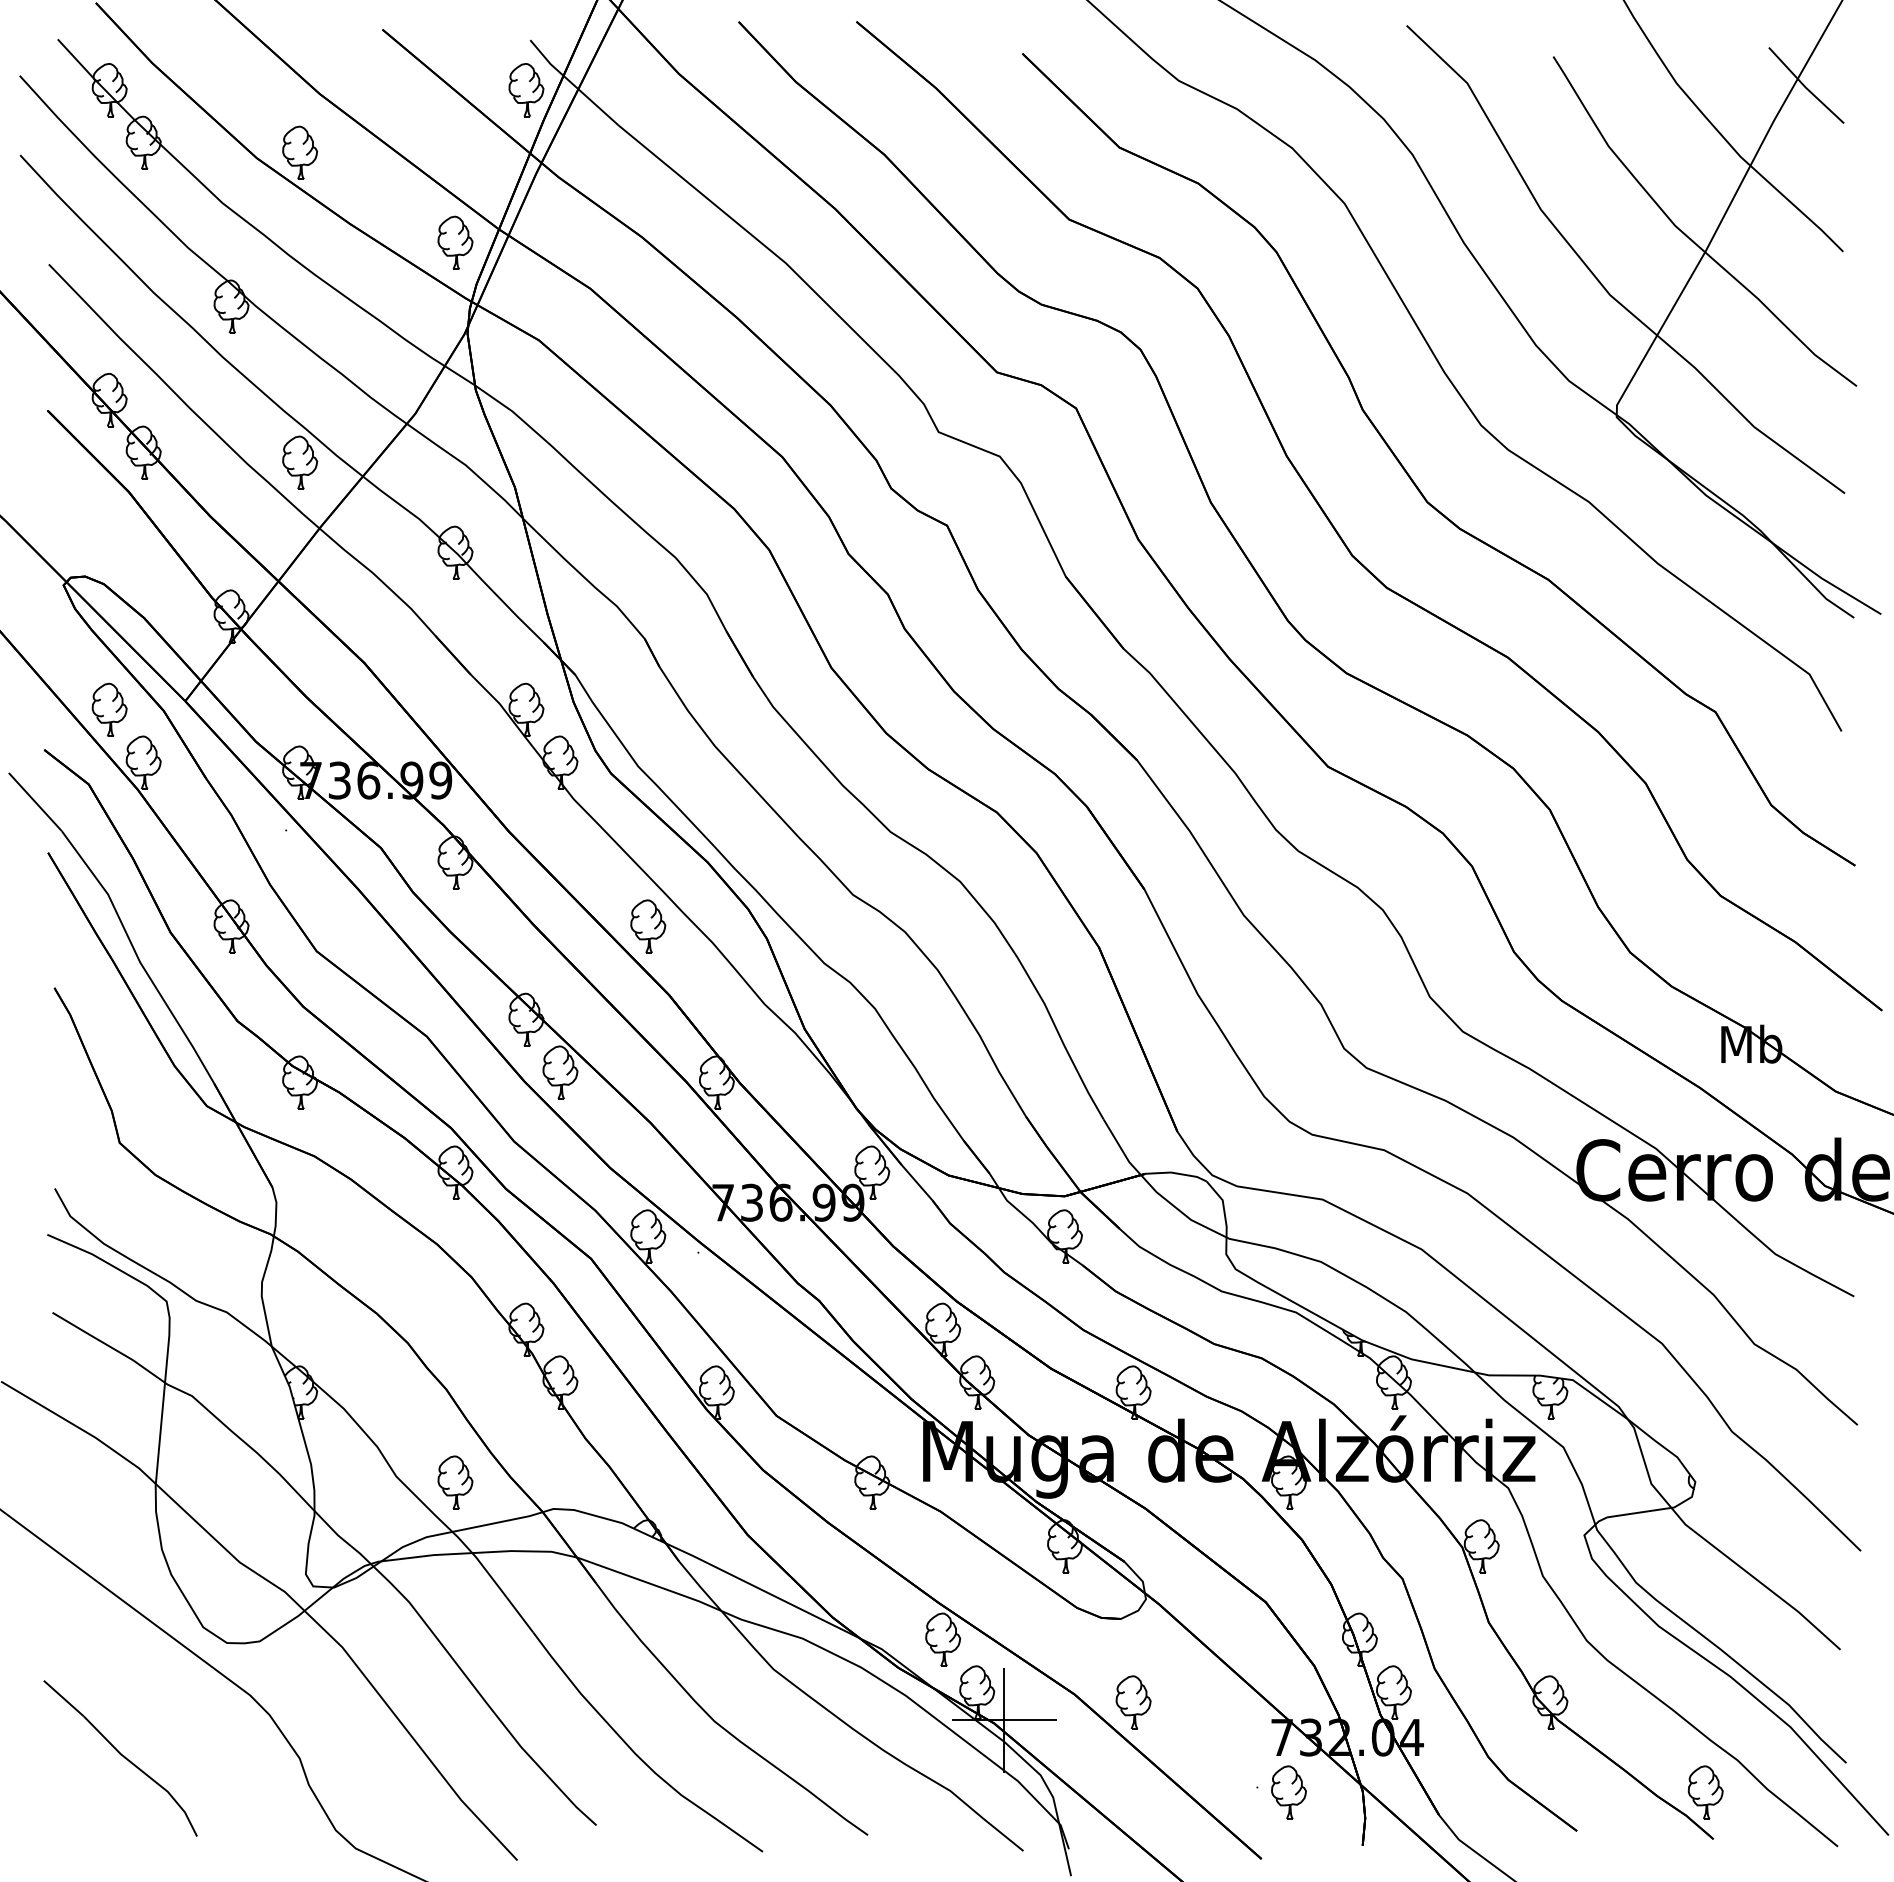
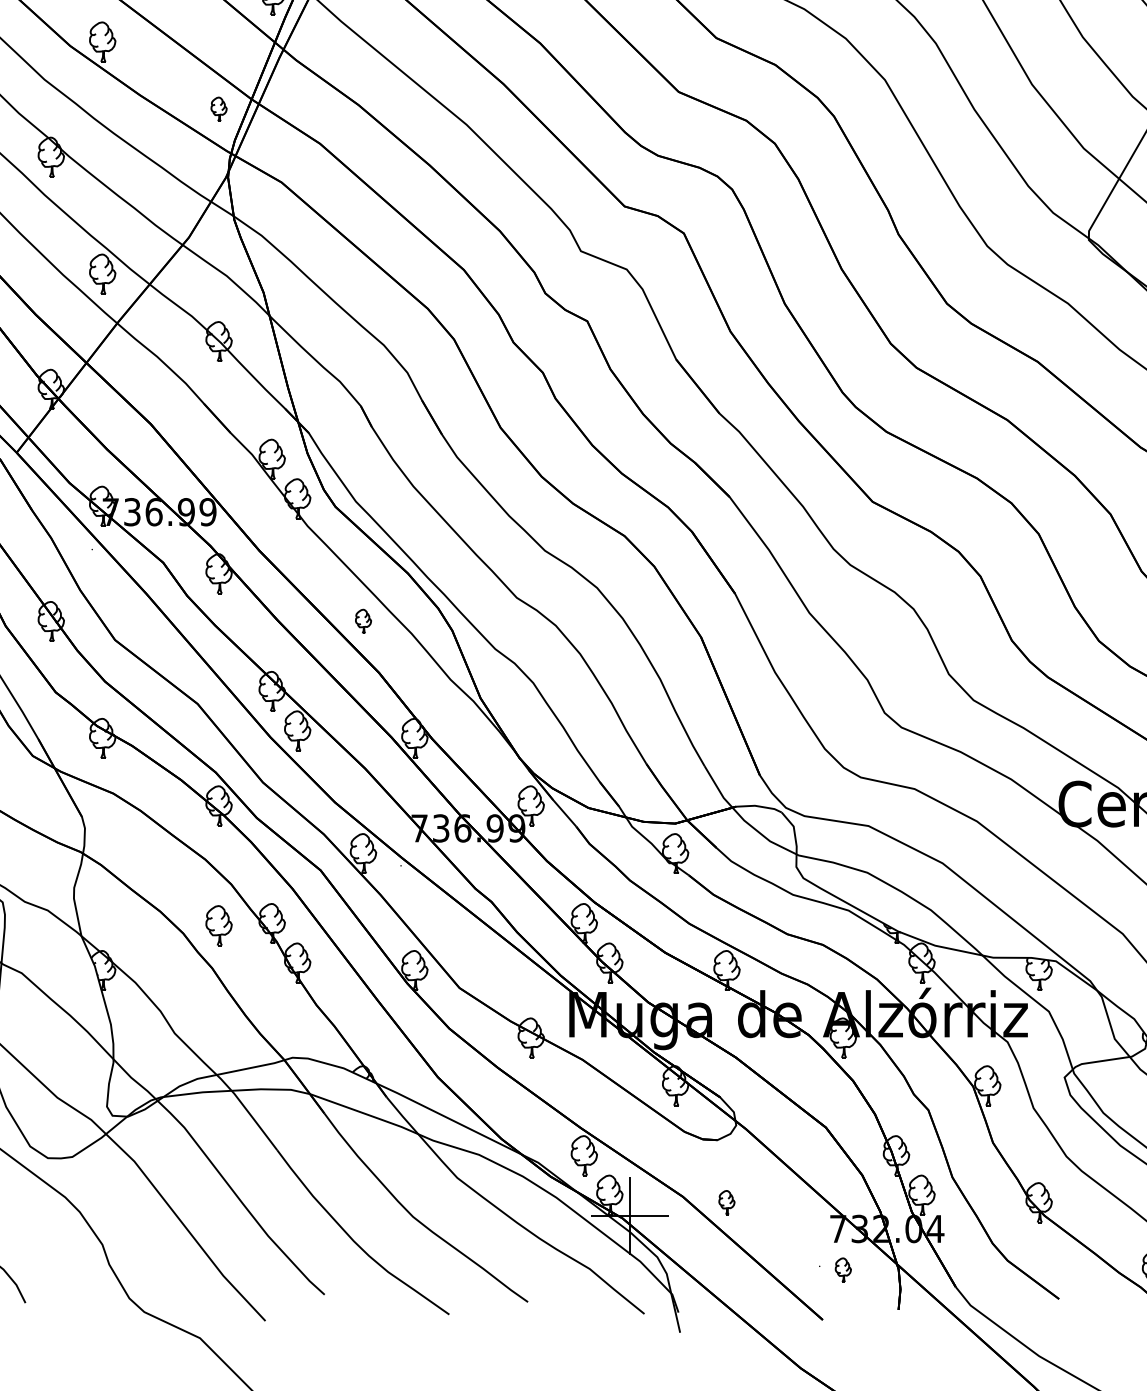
part: (455, 242) -> (219, 109), size x0.6
part: (648, 926) -> (363, 621), size x0.6
part: (455, 1482) -> (219, 925), moved
part: (1133, 1702) -> (726, 1202), size x0.6
part: (1288, 1792) -> (842, 1270), size x0.6

